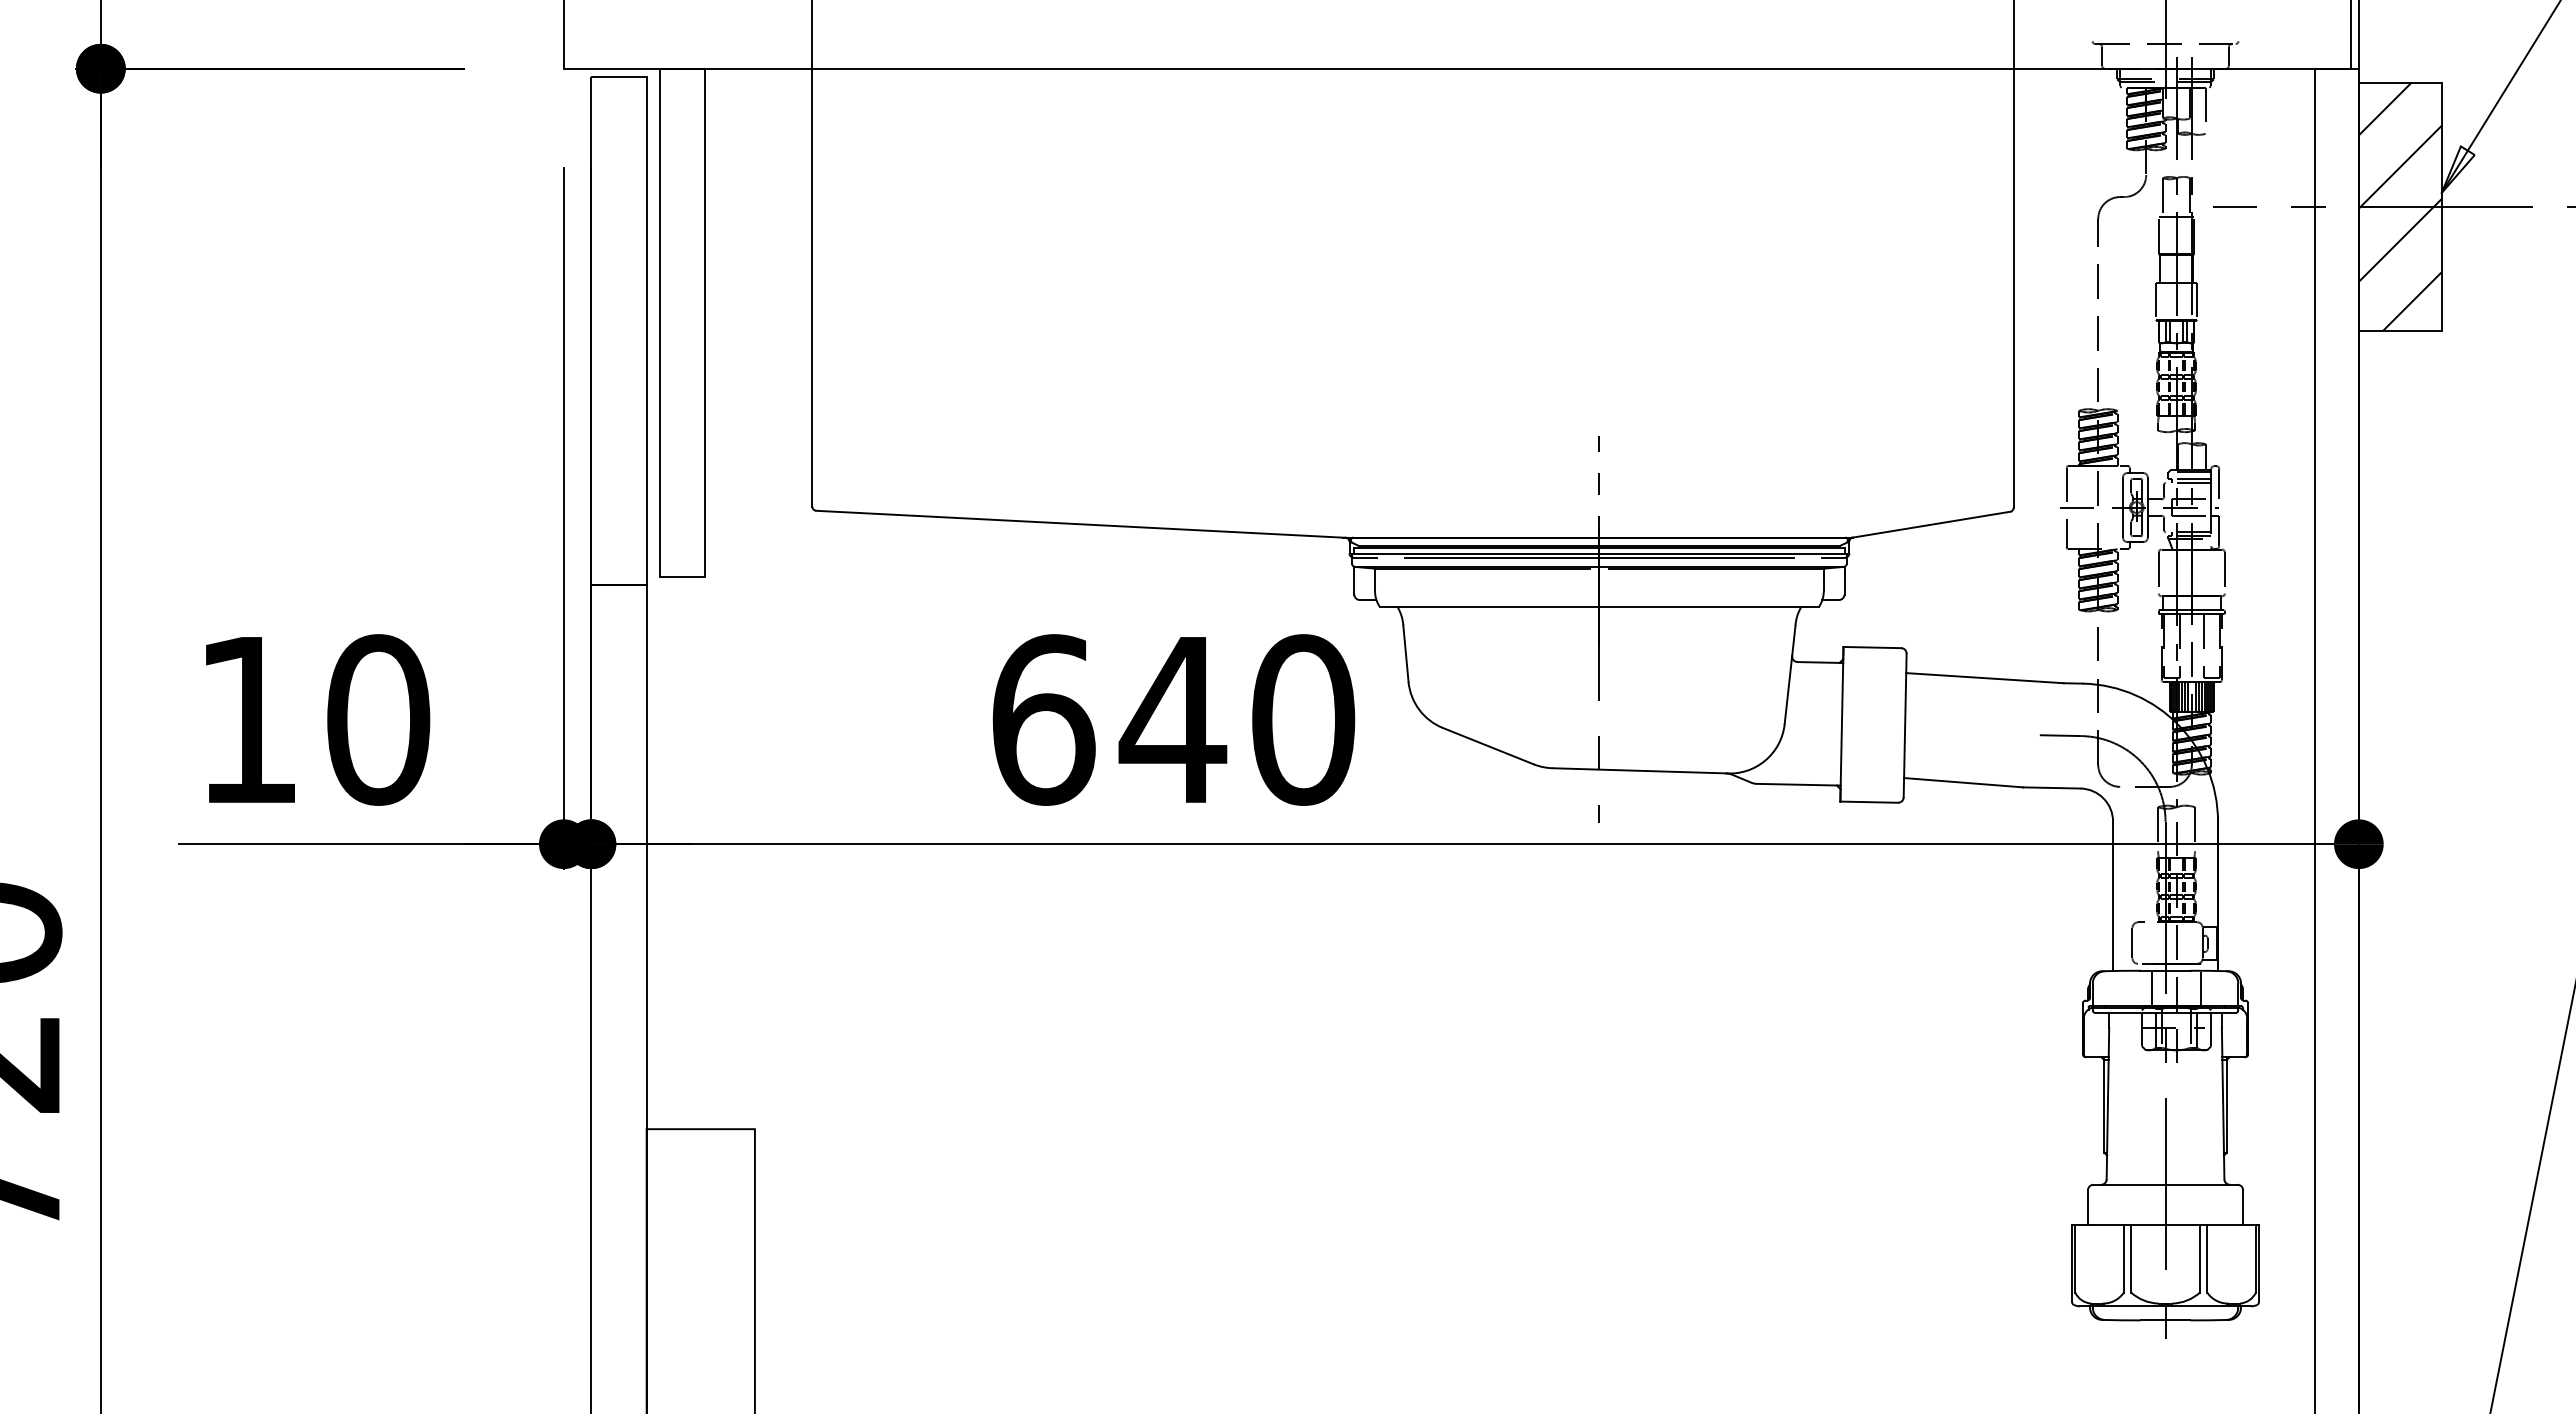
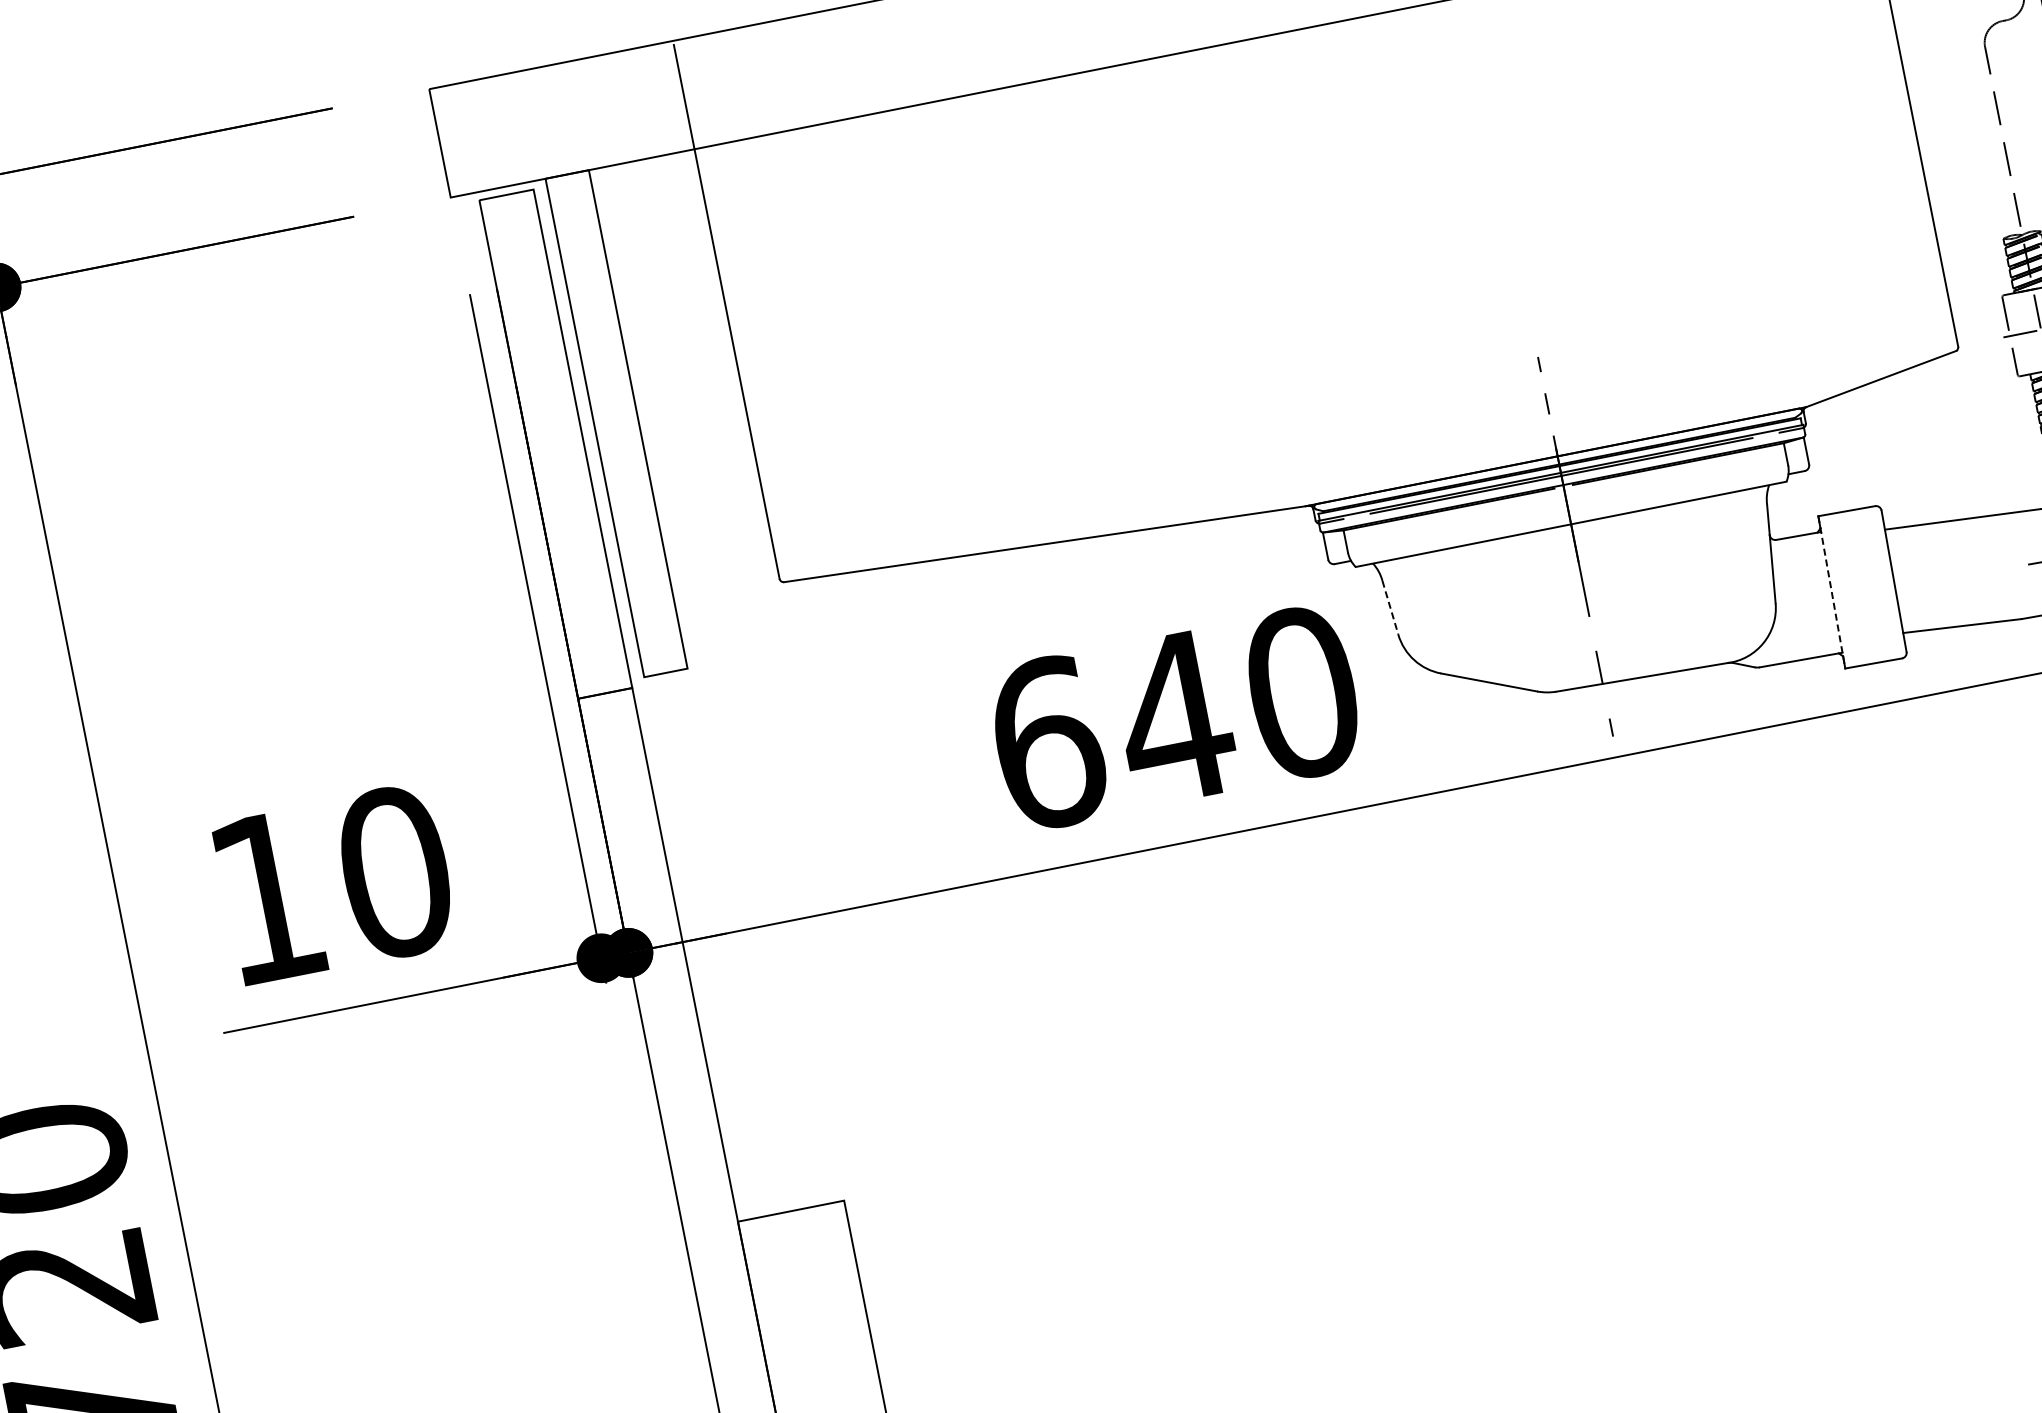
line: (1405, 654) -> (1390, 608), solid -> dashed
line: (1841, 724) -> (1831, 592), solid -> dashed

